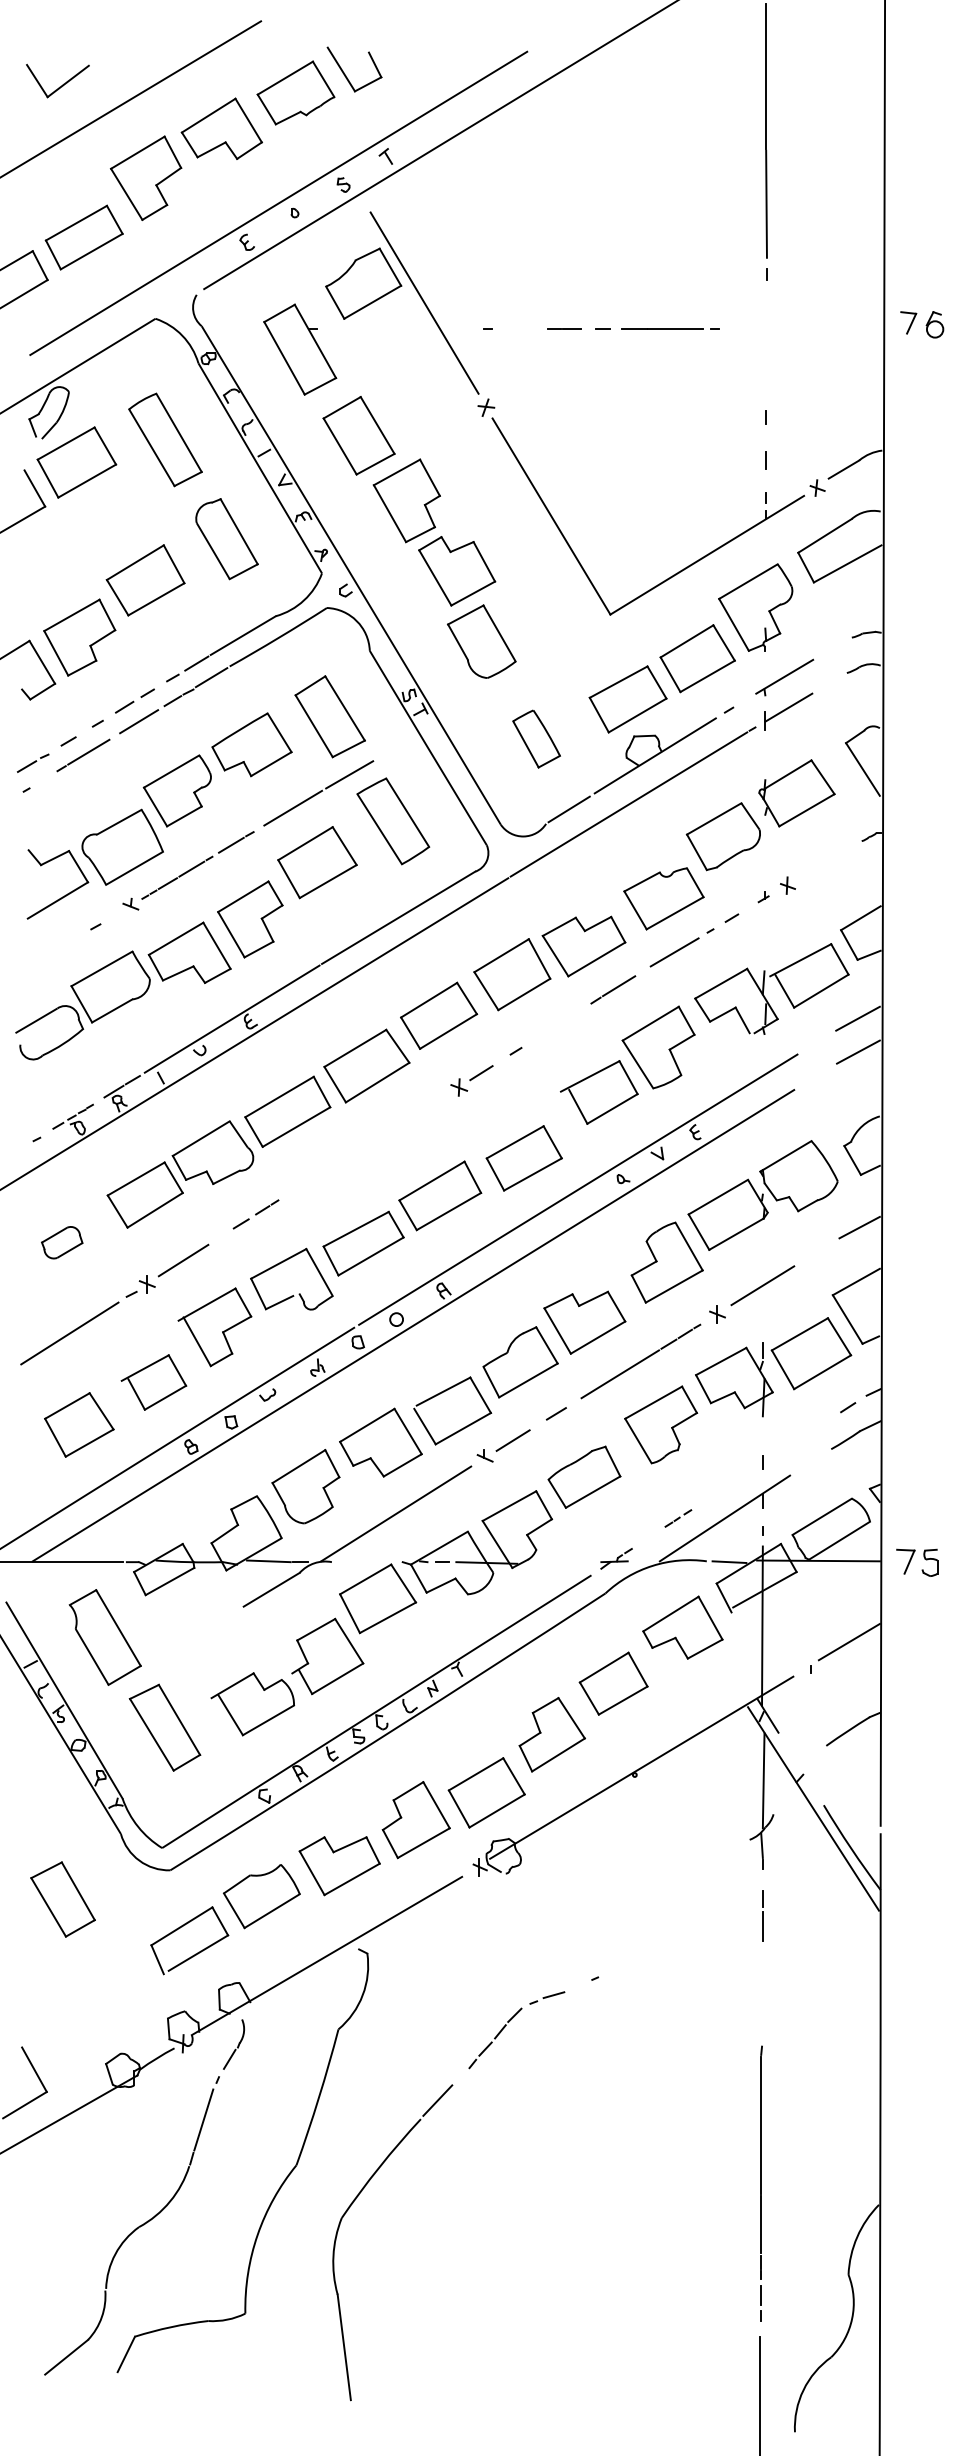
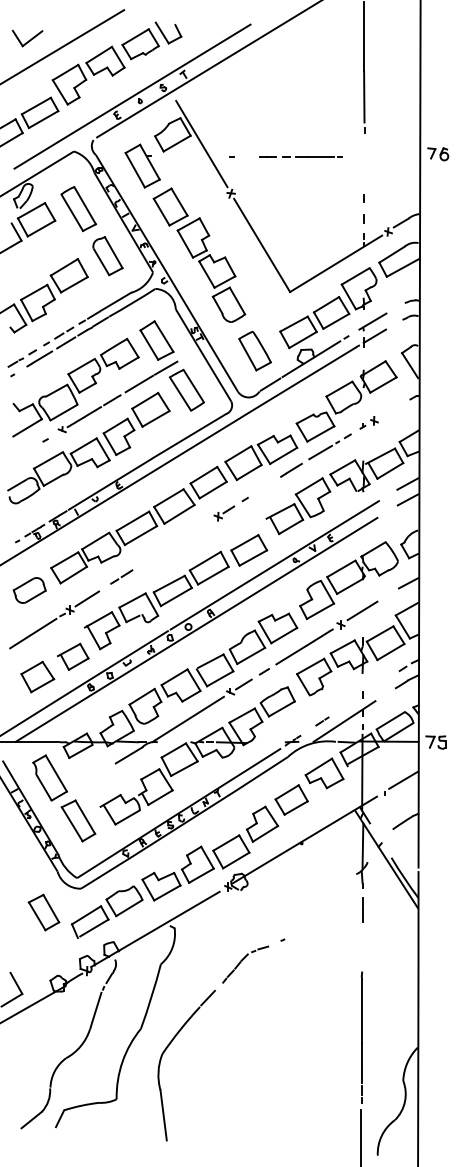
part: (535, 739) -> (254, 351), size x1.43
part: (61, 1242) -> (29, 590), size x1.67
part: (61, 1899) -> (43, 912), moved

